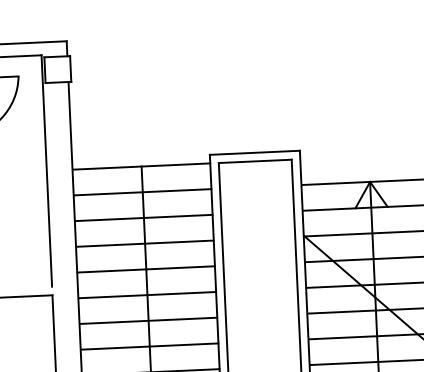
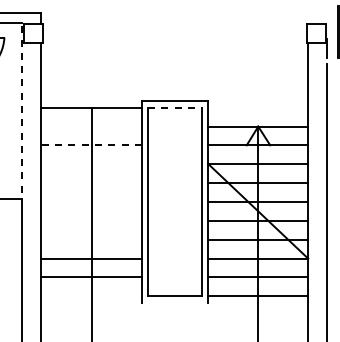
line: (254, 161) -> (174, 107), solid -> dashed
line: (46, 170) -> (21, 107), solid -> dashed
line: (142, 192) -> (91, 126), removed
line: (143, 218) -> (91, 145), solid -> dashed
line: (145, 243) -> (91, 164), removed
line: (146, 269) -> (91, 183), removed
line: (147, 295) -> (91, 202), removed
line: (148, 320) -> (91, 220), removed
line: (149, 346) -> (91, 239), removed

